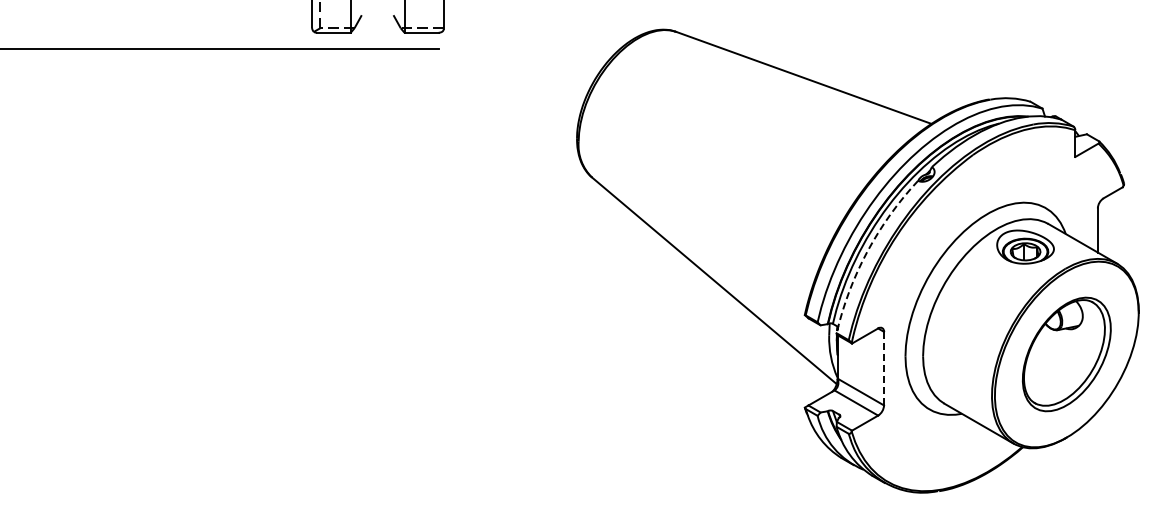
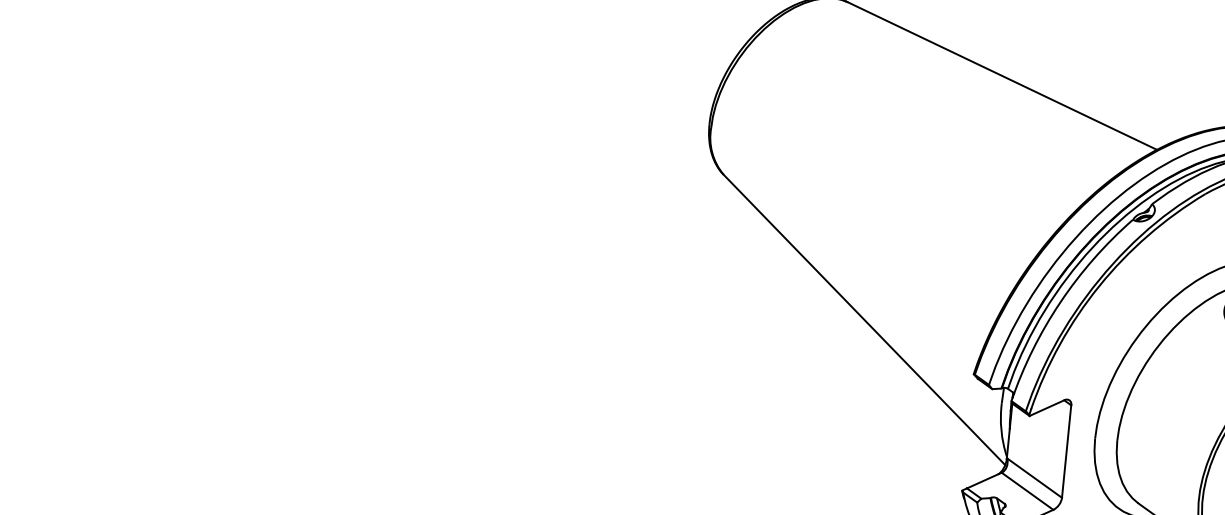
arc: (867, 251) -> (1060, 302), dashed -> solid
line: (884, 368) -> (1067, 451), dashed -> solid

